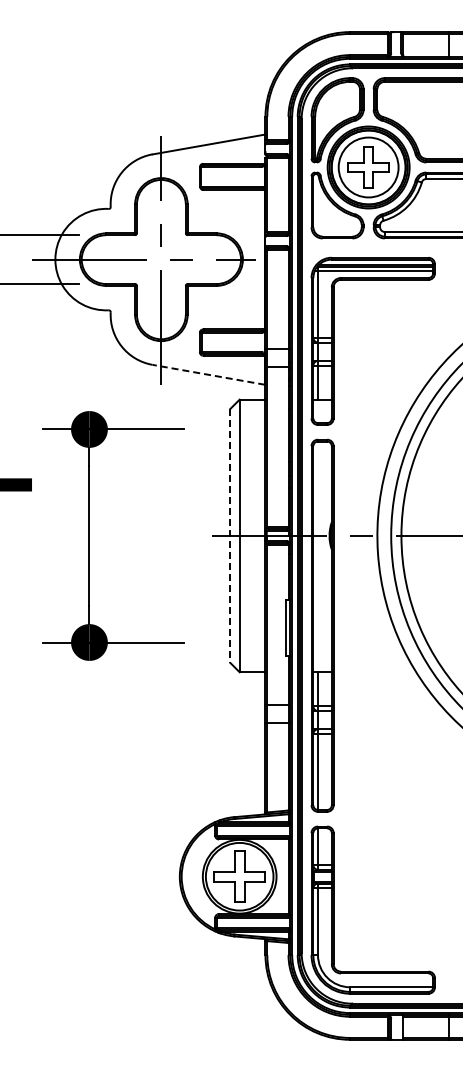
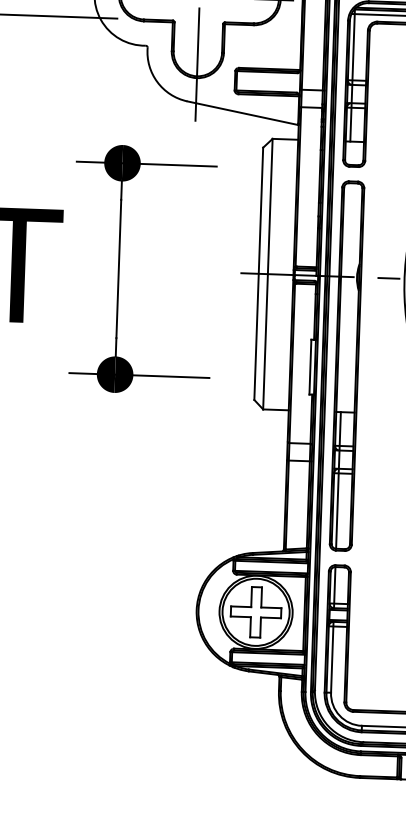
line: (208, 374) -> (242, 112), dashed -> solid
line: (230, 536) -> (258, 274), dashed -> solid

